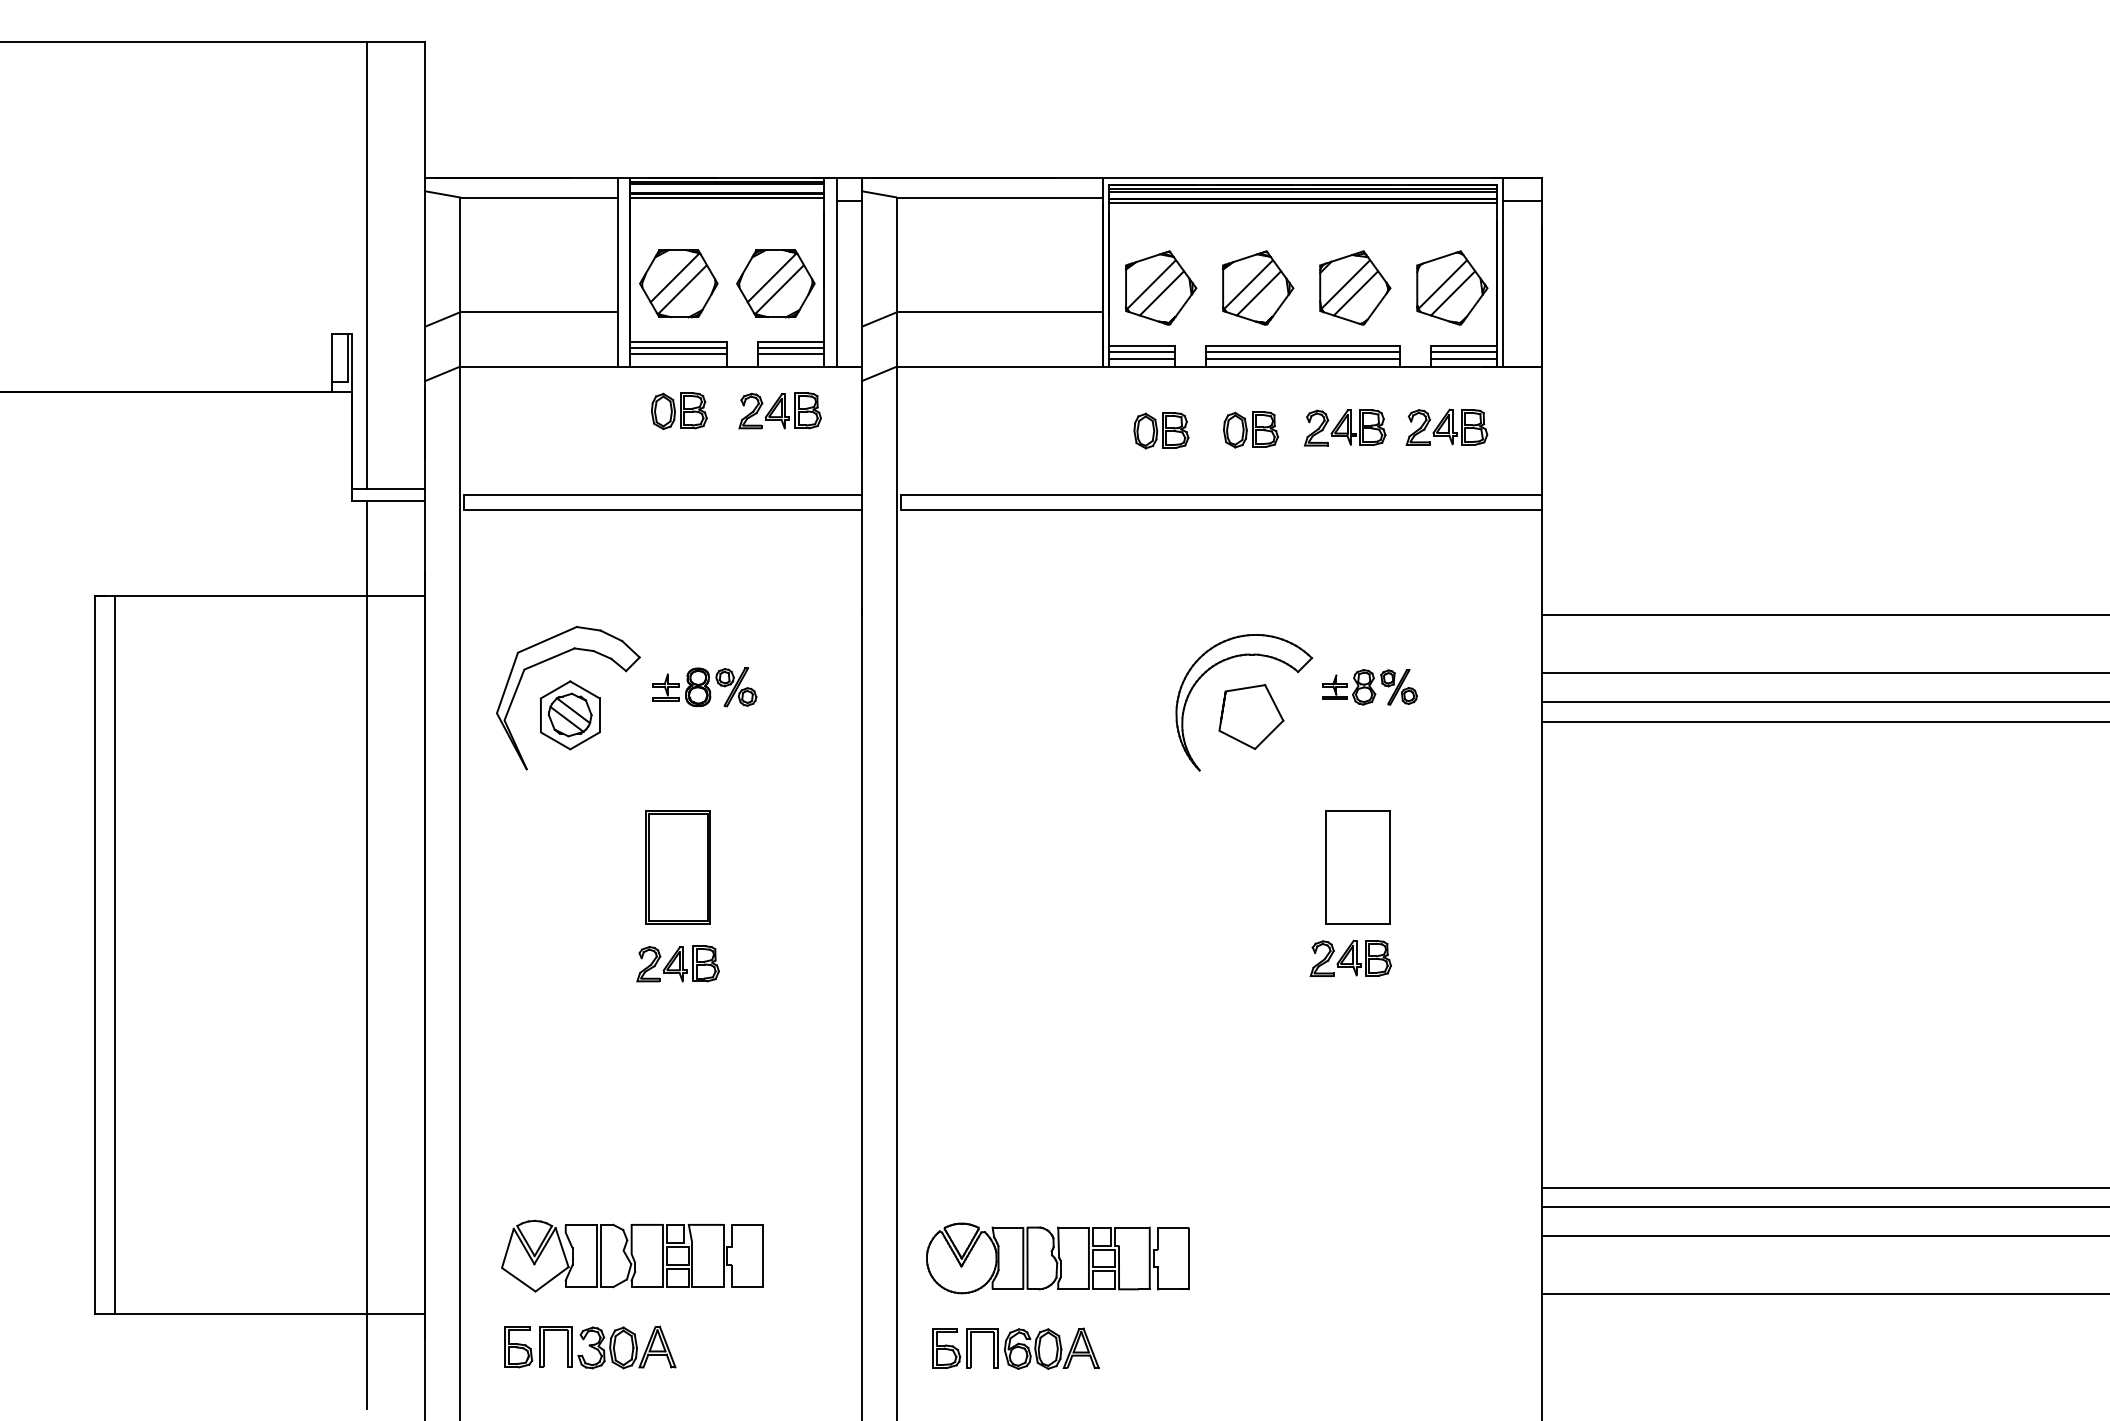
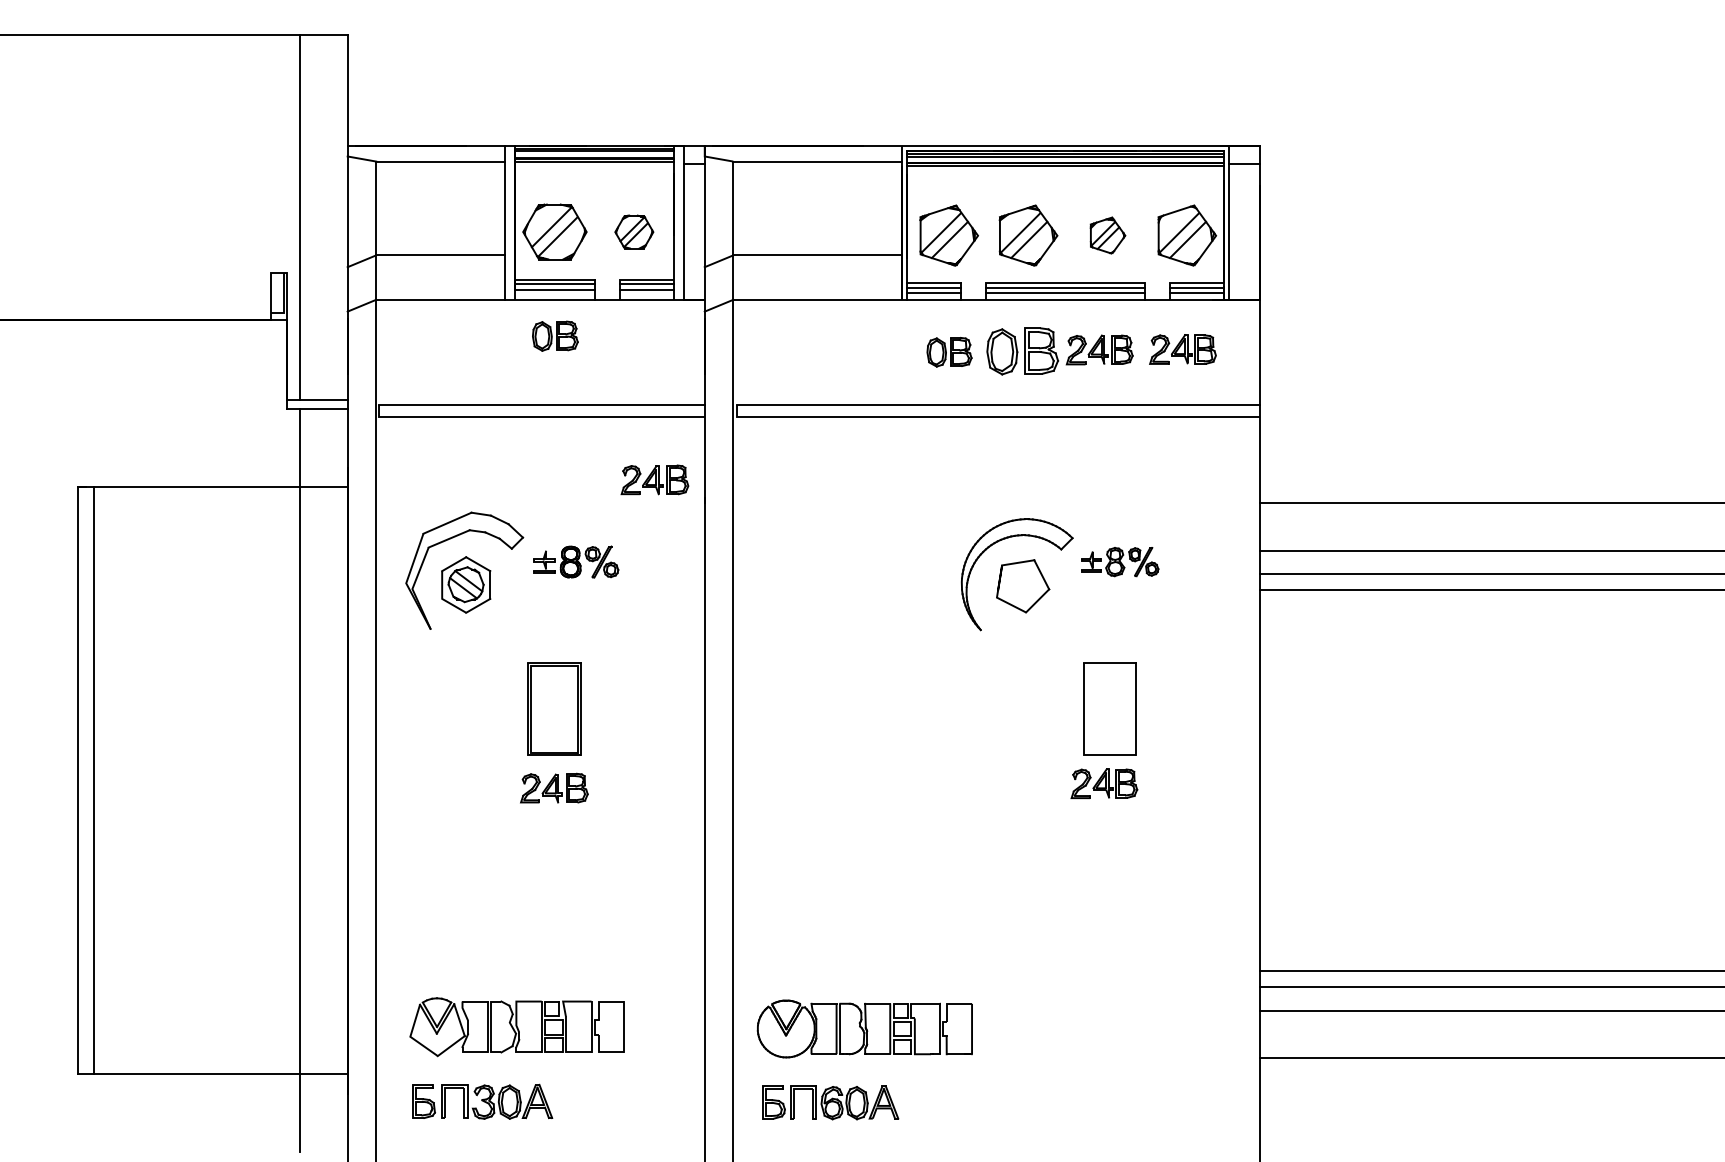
part: (775, 283) -> (633, 231), size x0.6
part: (1355, 287) -> (1108, 235), size x0.6
part: (779, 410) -> (654, 479), moved
part: (1250, 429) -> (1022, 351), size x1.6

